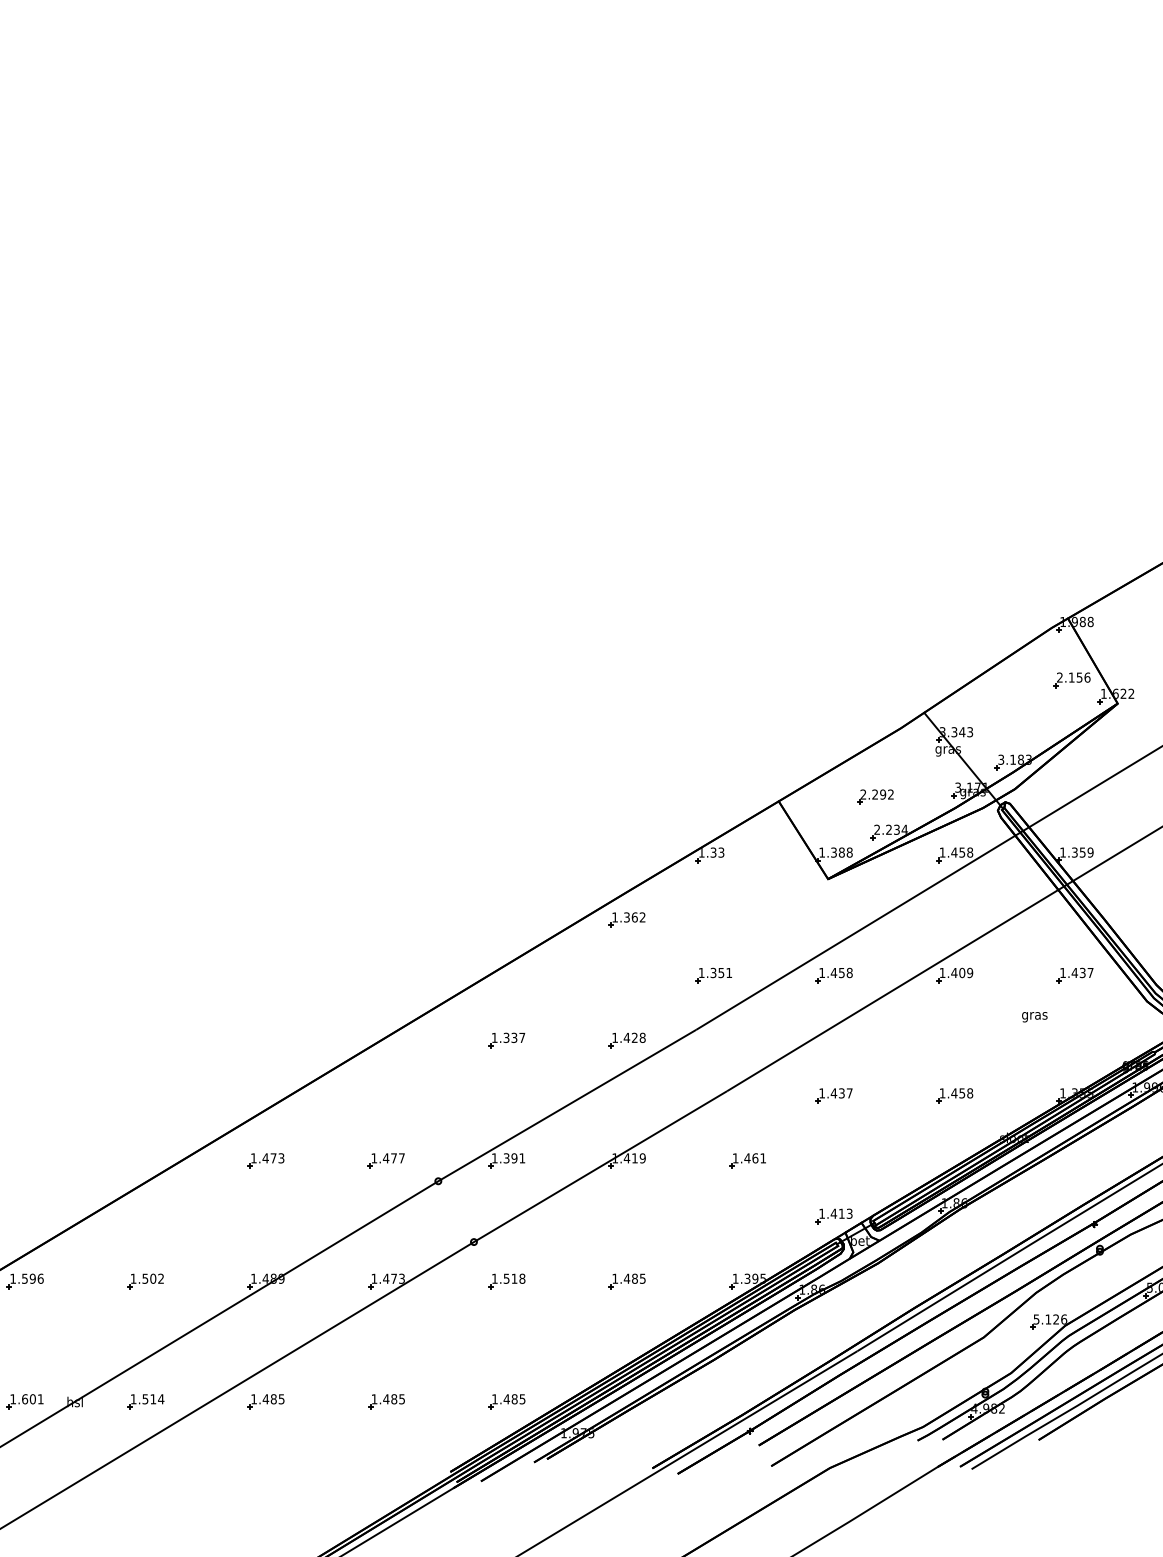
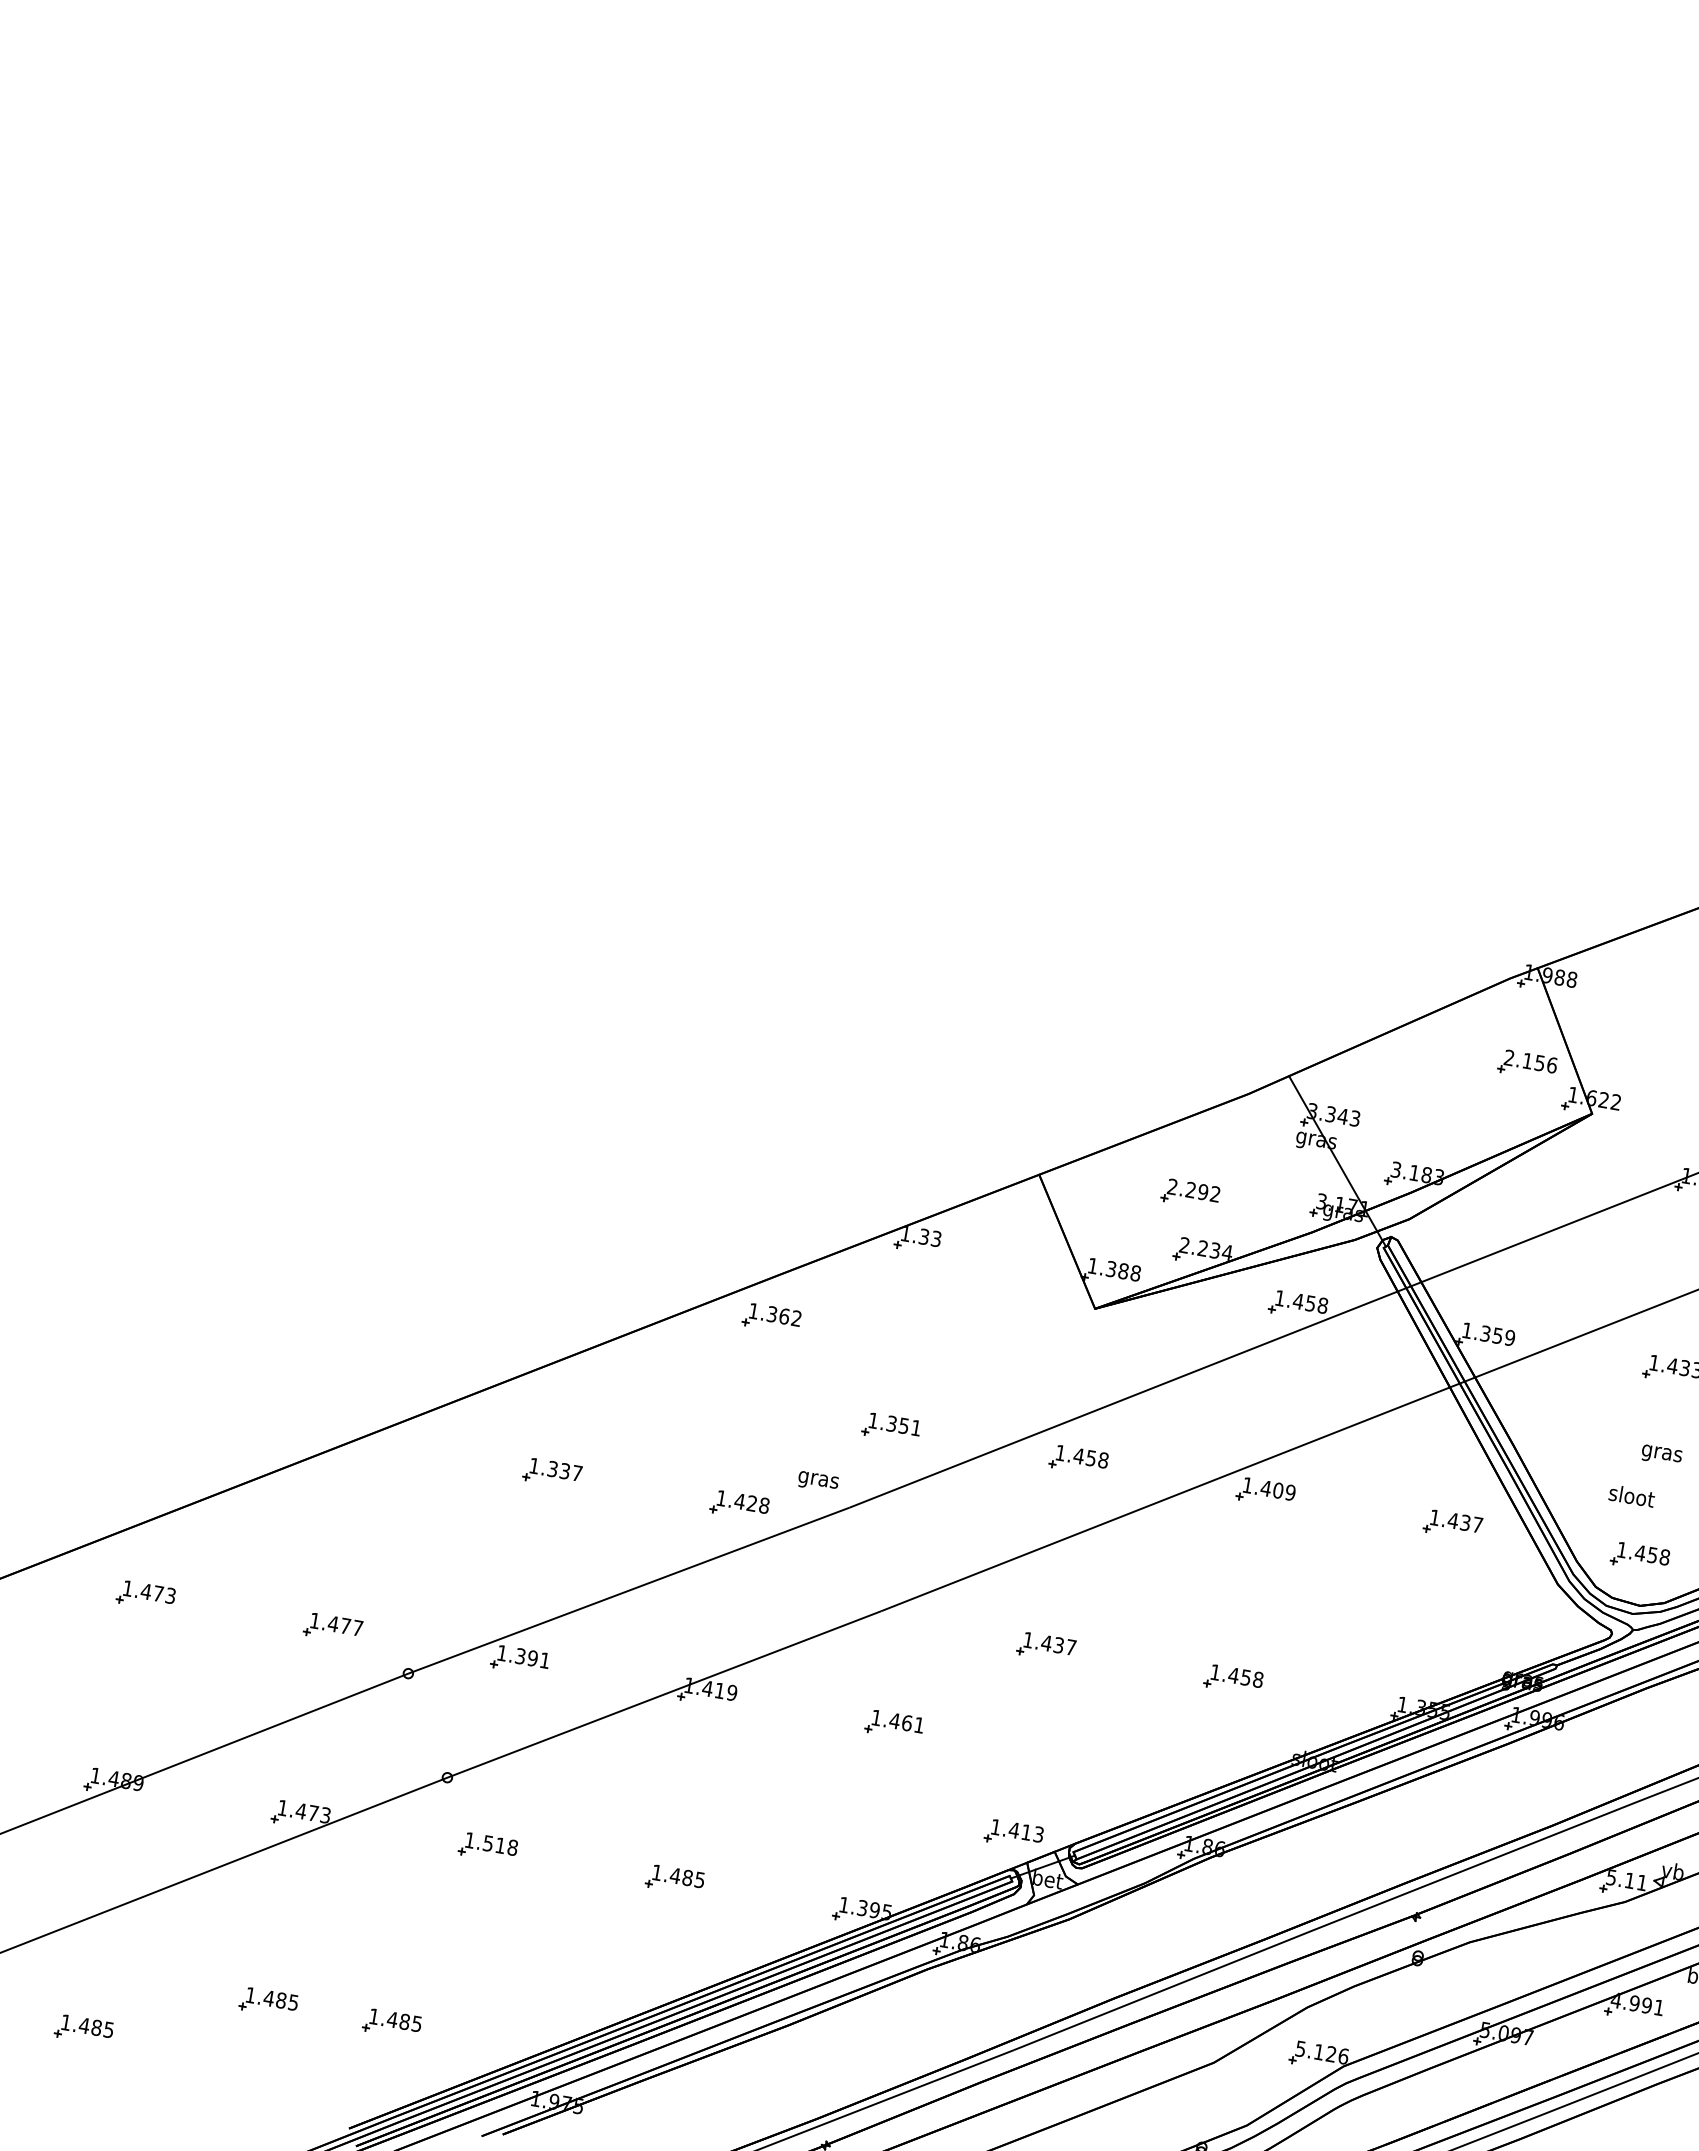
text: (1034, 1017) -> (817, 1482), moved
part: (265, 1401) -> (83, 2029), moved
part: (506, 1401) -> (391, 2023), moved

